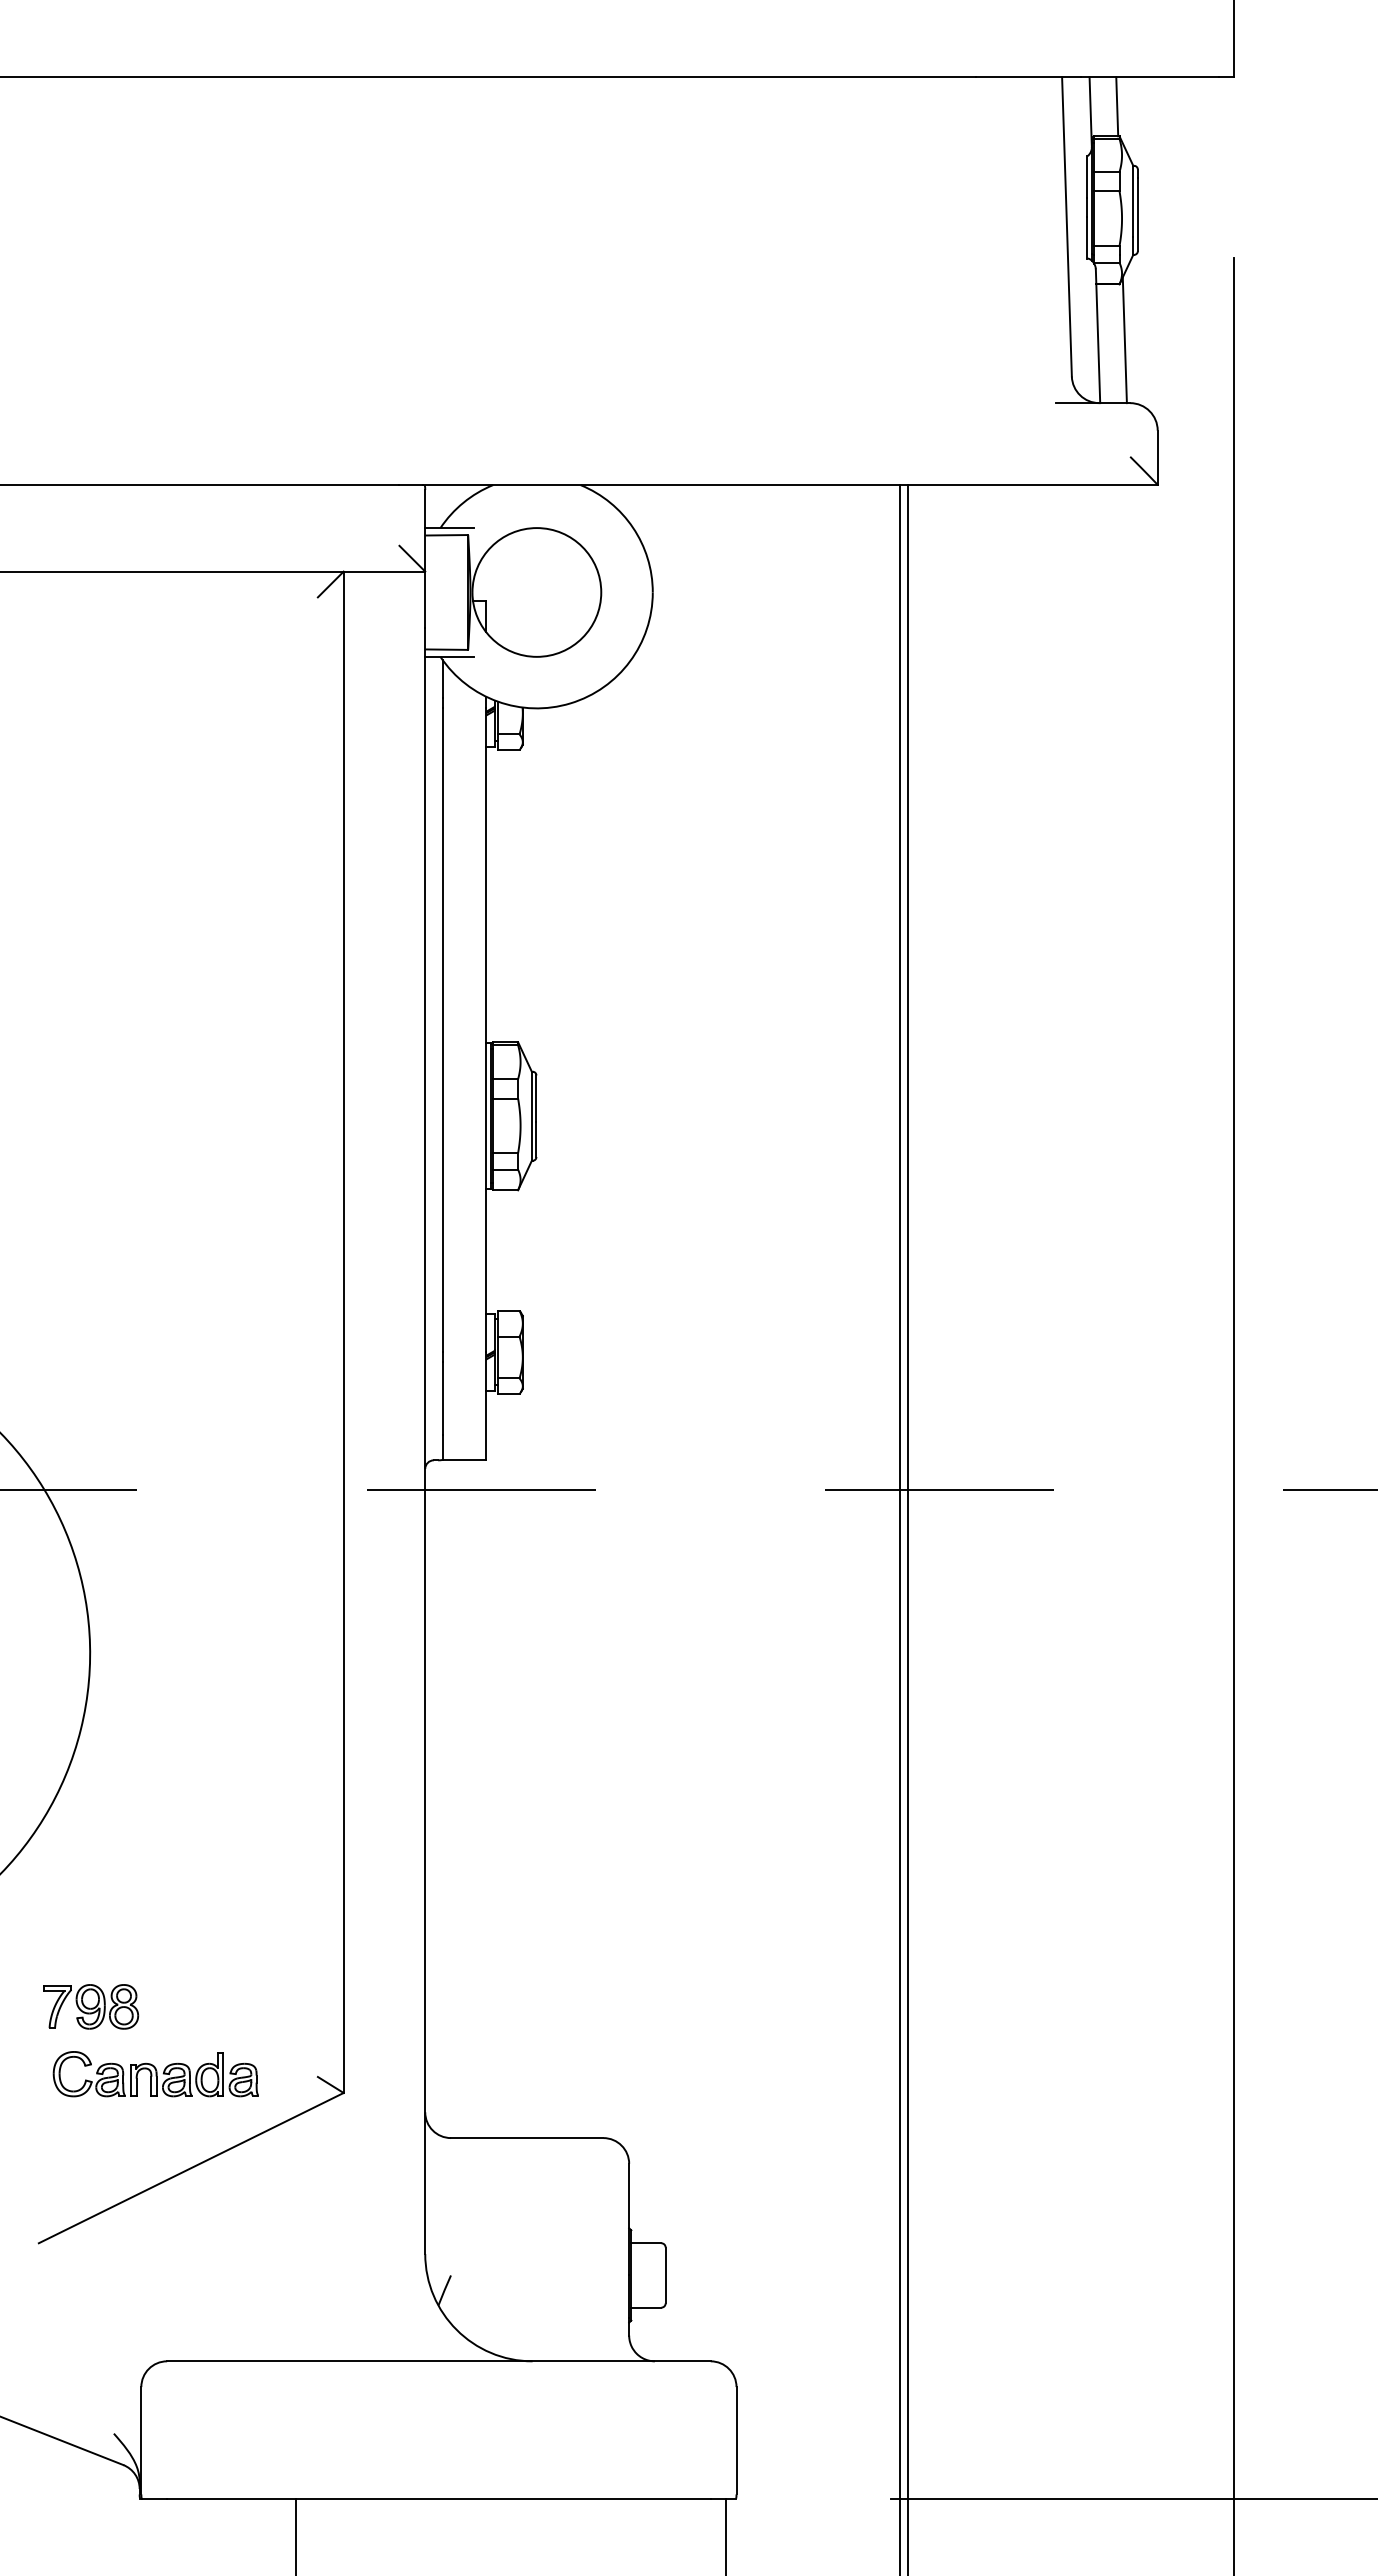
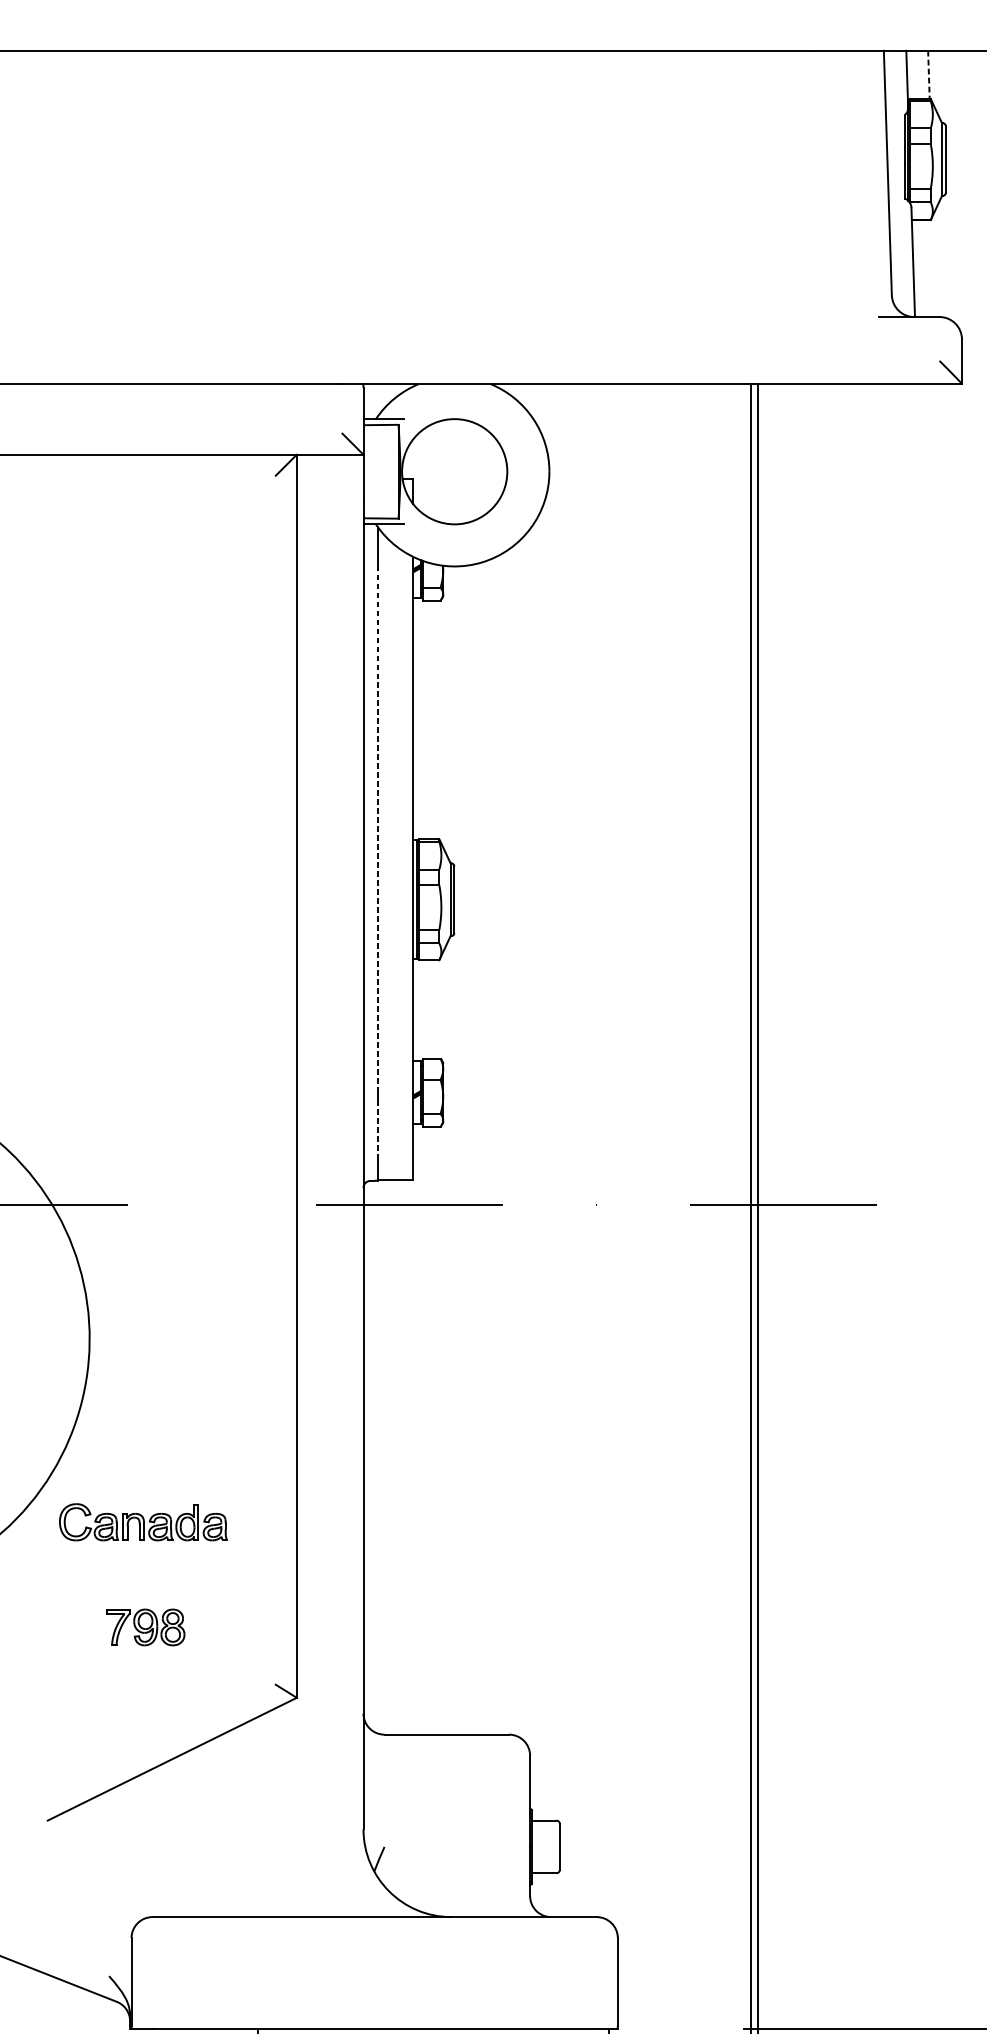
line: (1117, 106) -> (929, 74), solid -> dashed
line: (1124, 340) -> (934, 265), removed
line: (442, 1030) -> (377, 829), solid -> dashed
line: (442, 1397) -> (377, 1129), solid -> dashed
part: (91, 2006) -> (146, 1627), moved
part: (155, 2074) -> (143, 1522), moved

